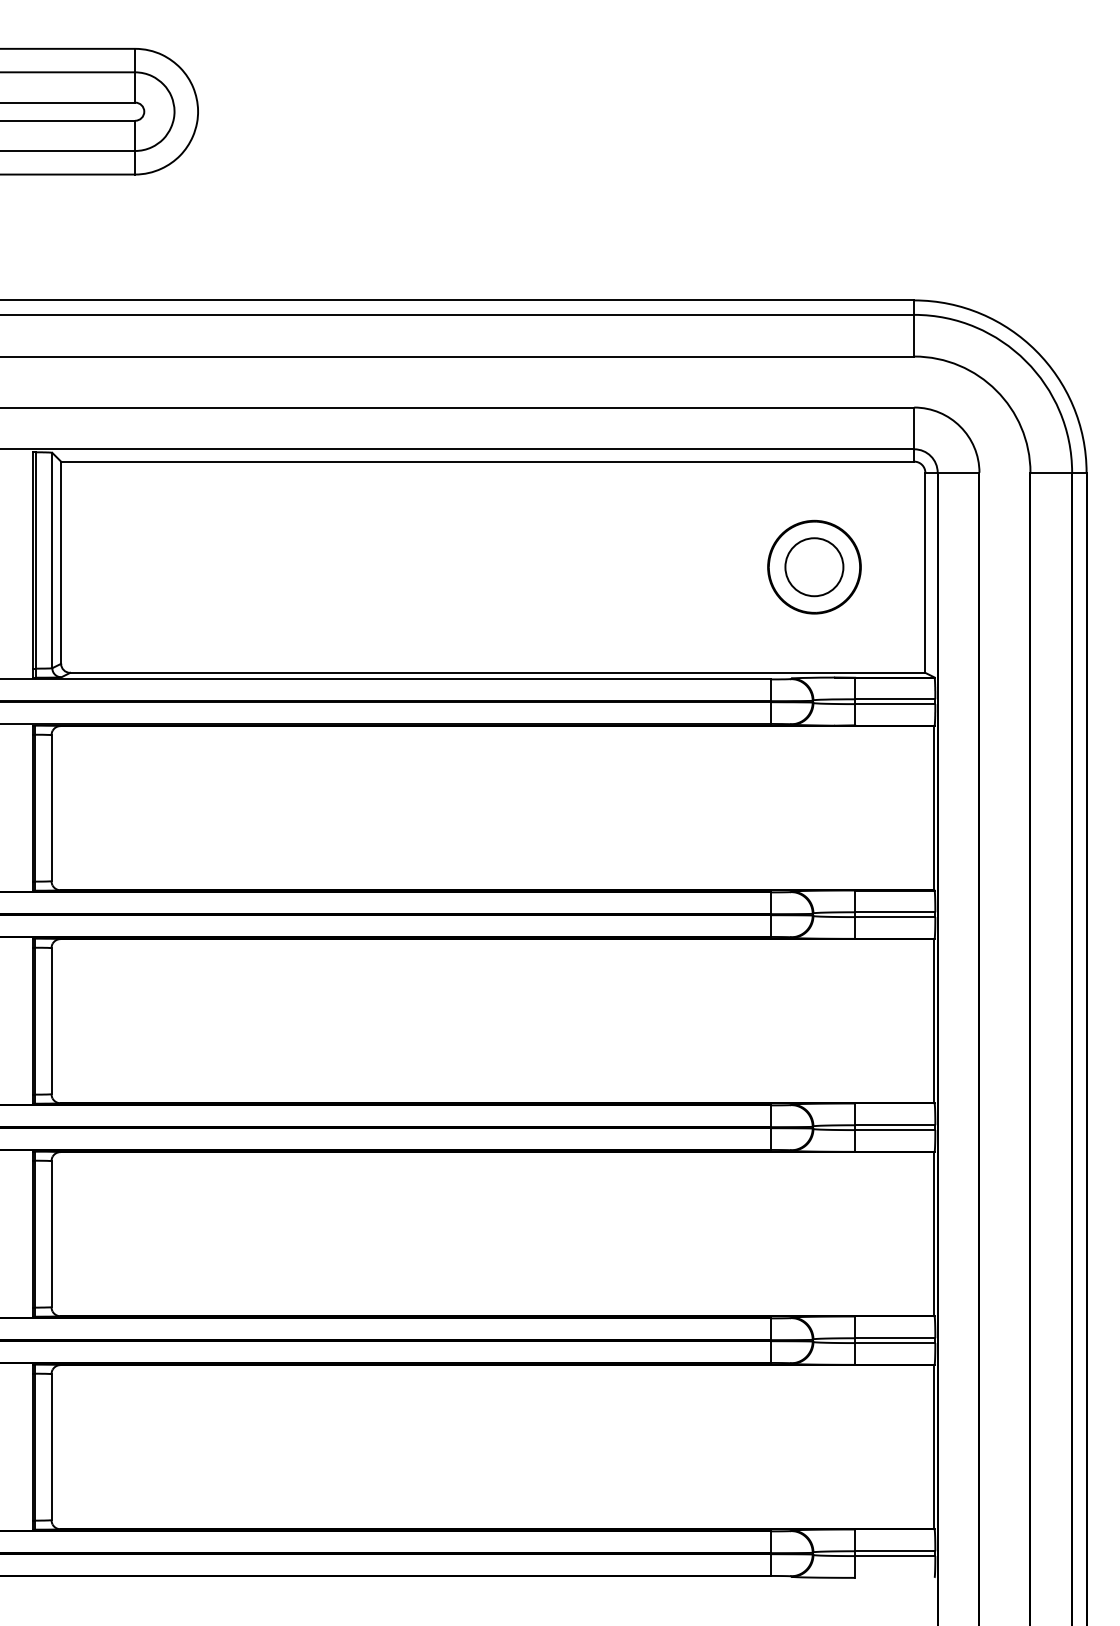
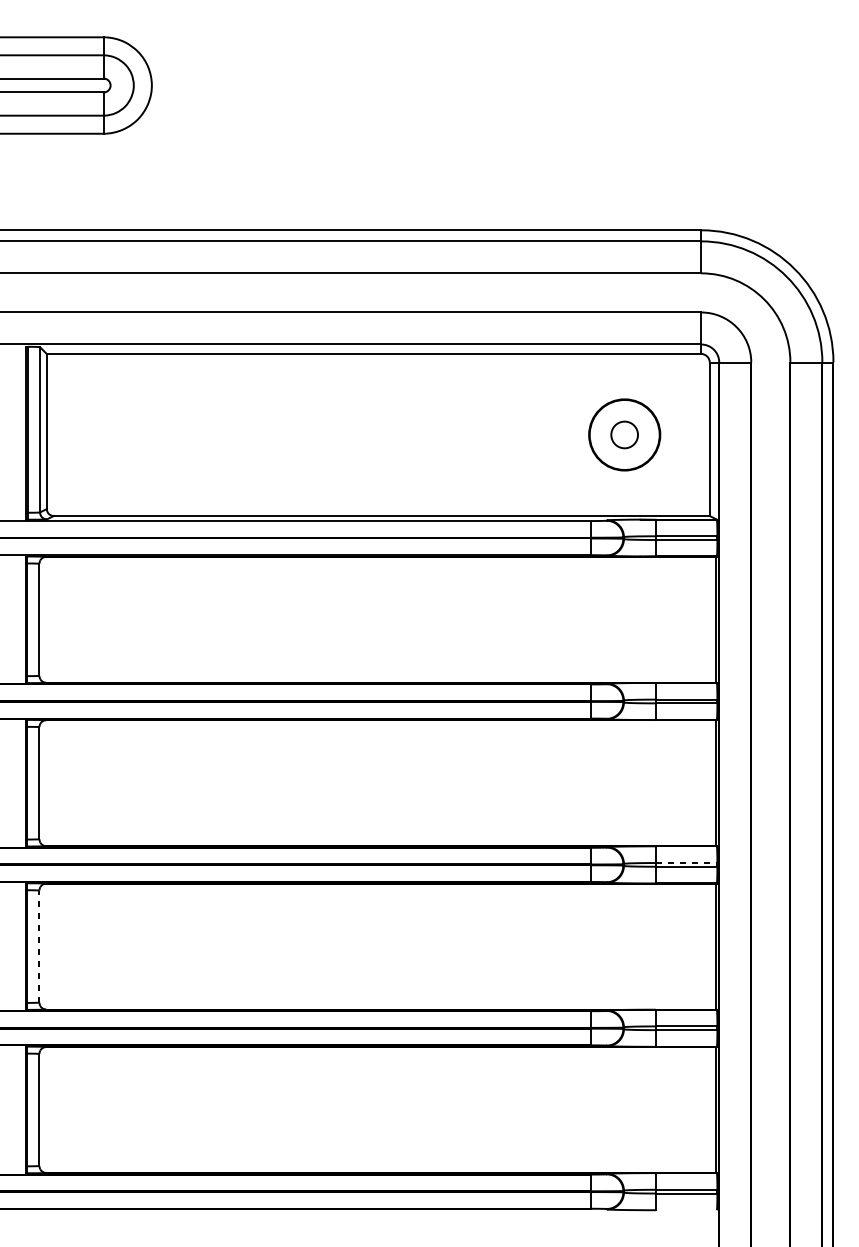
circle: (814, 567) -> (624, 435), size x0.6
line: (895, 1125) -> (686, 863), solid -> dashed
line: (51, 1234) -> (39, 946), solid -> dashed

